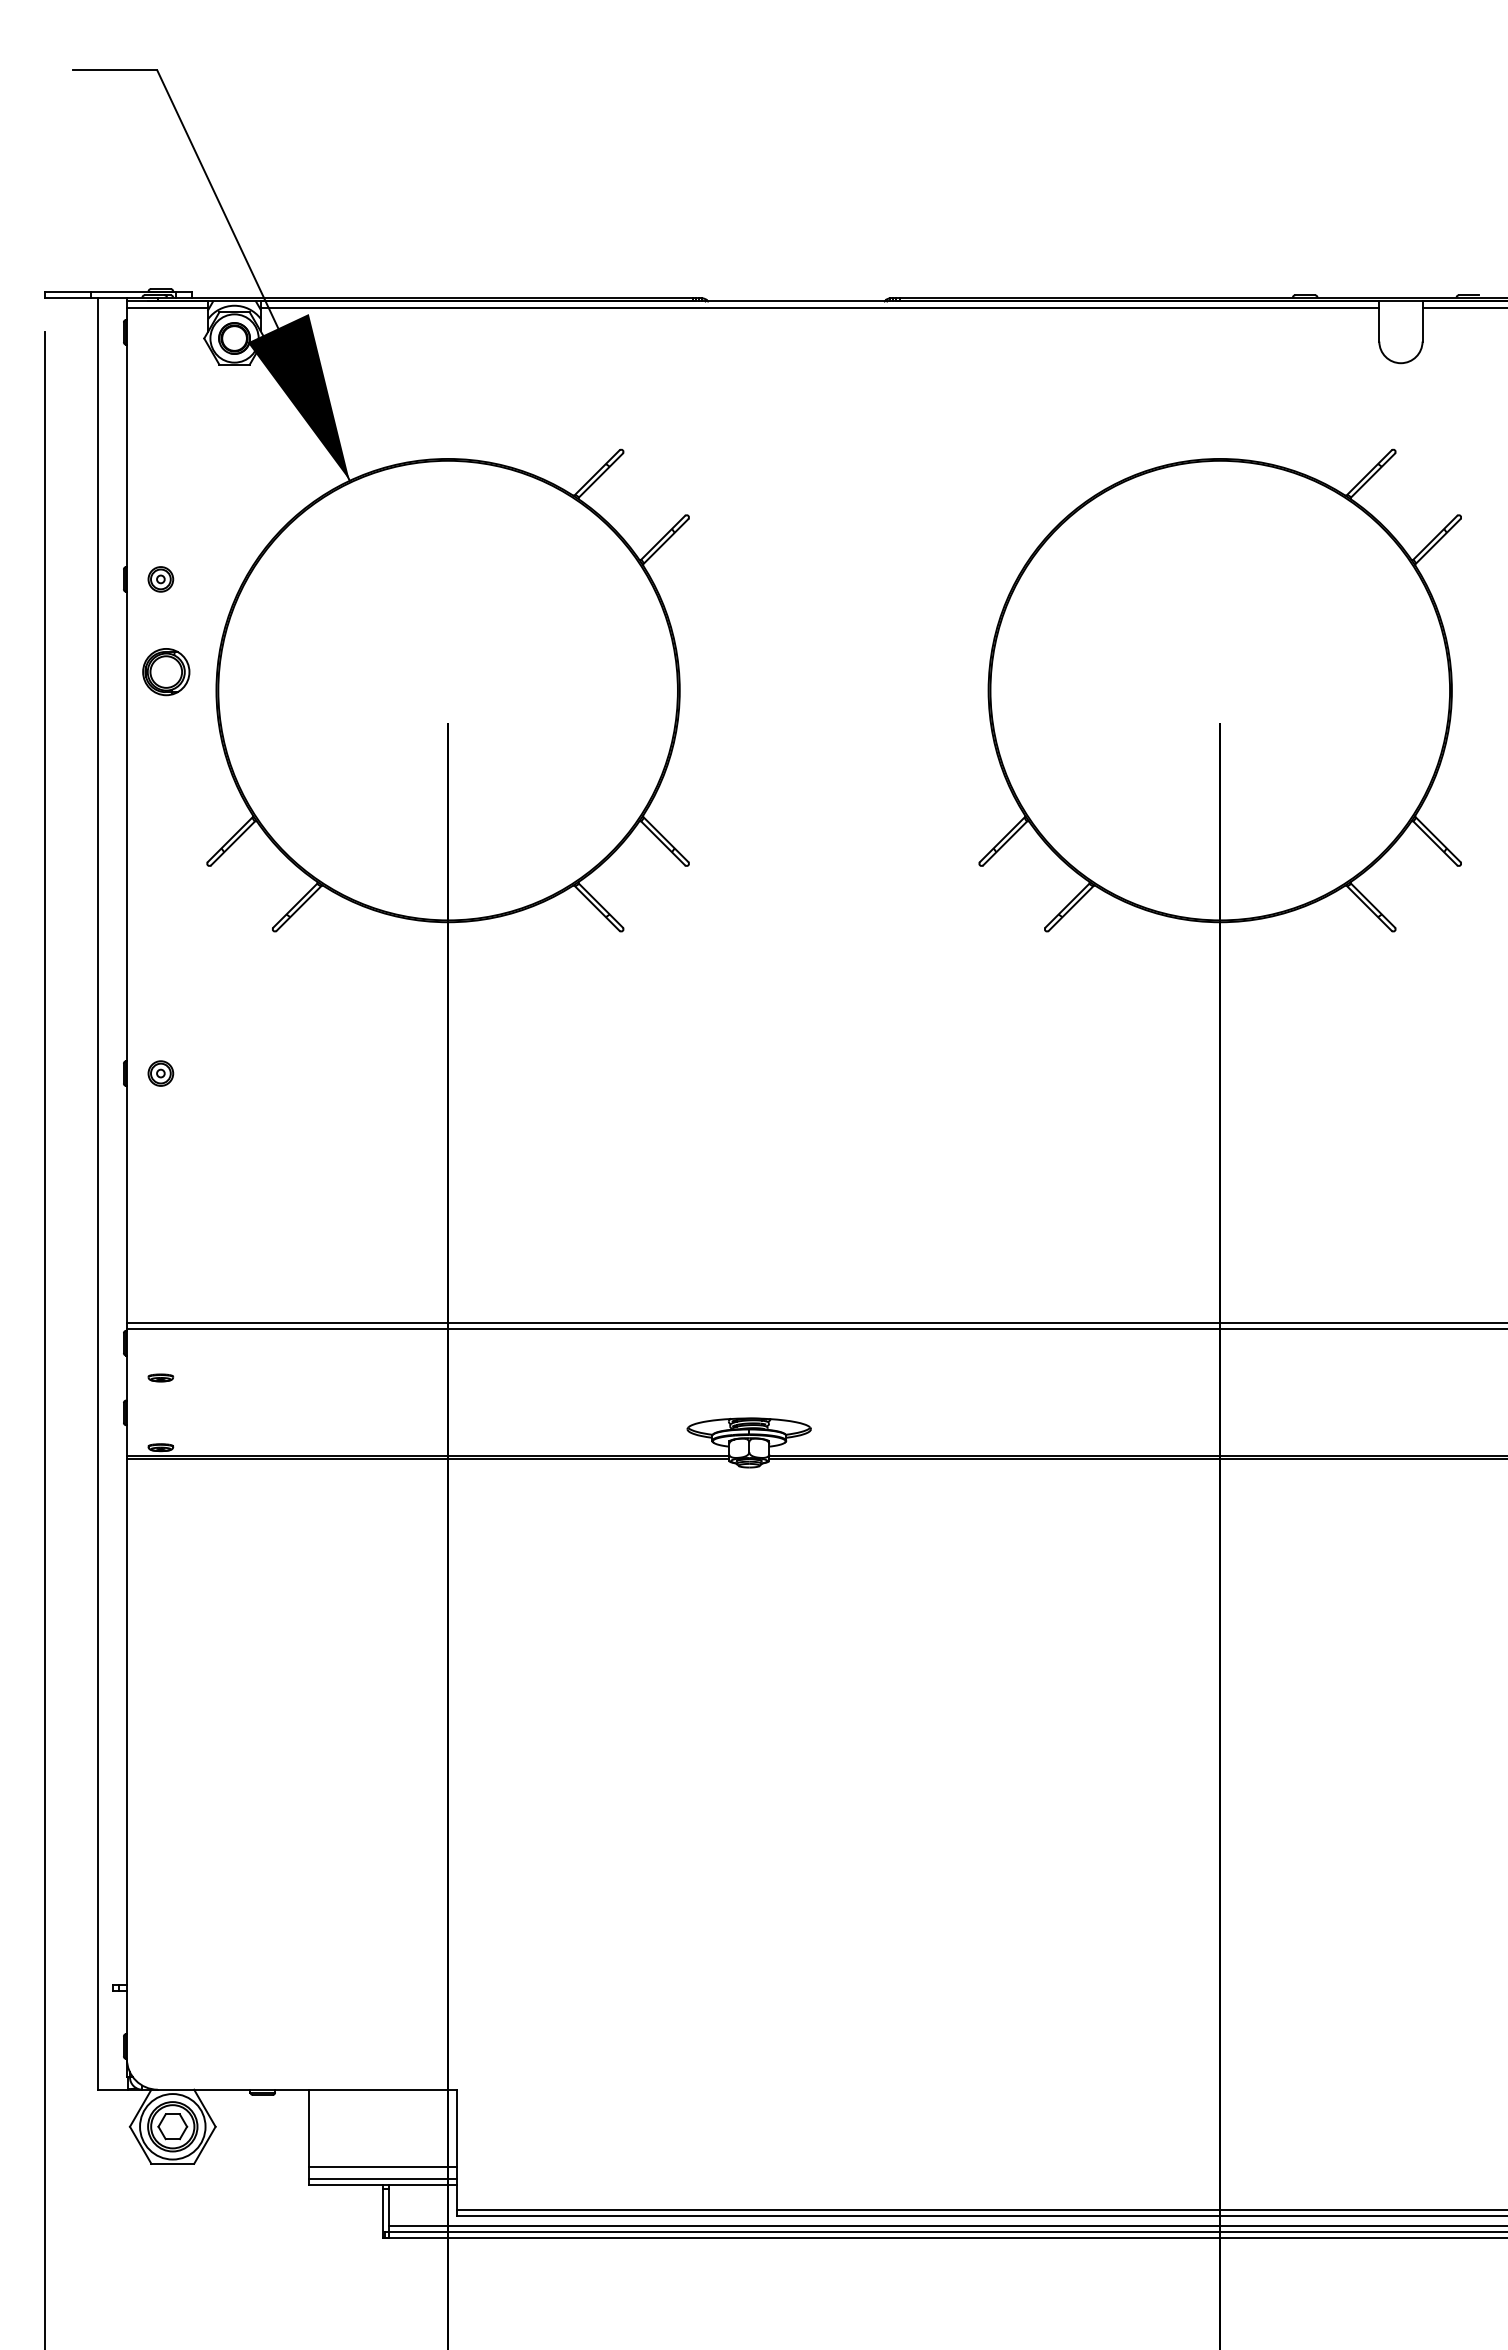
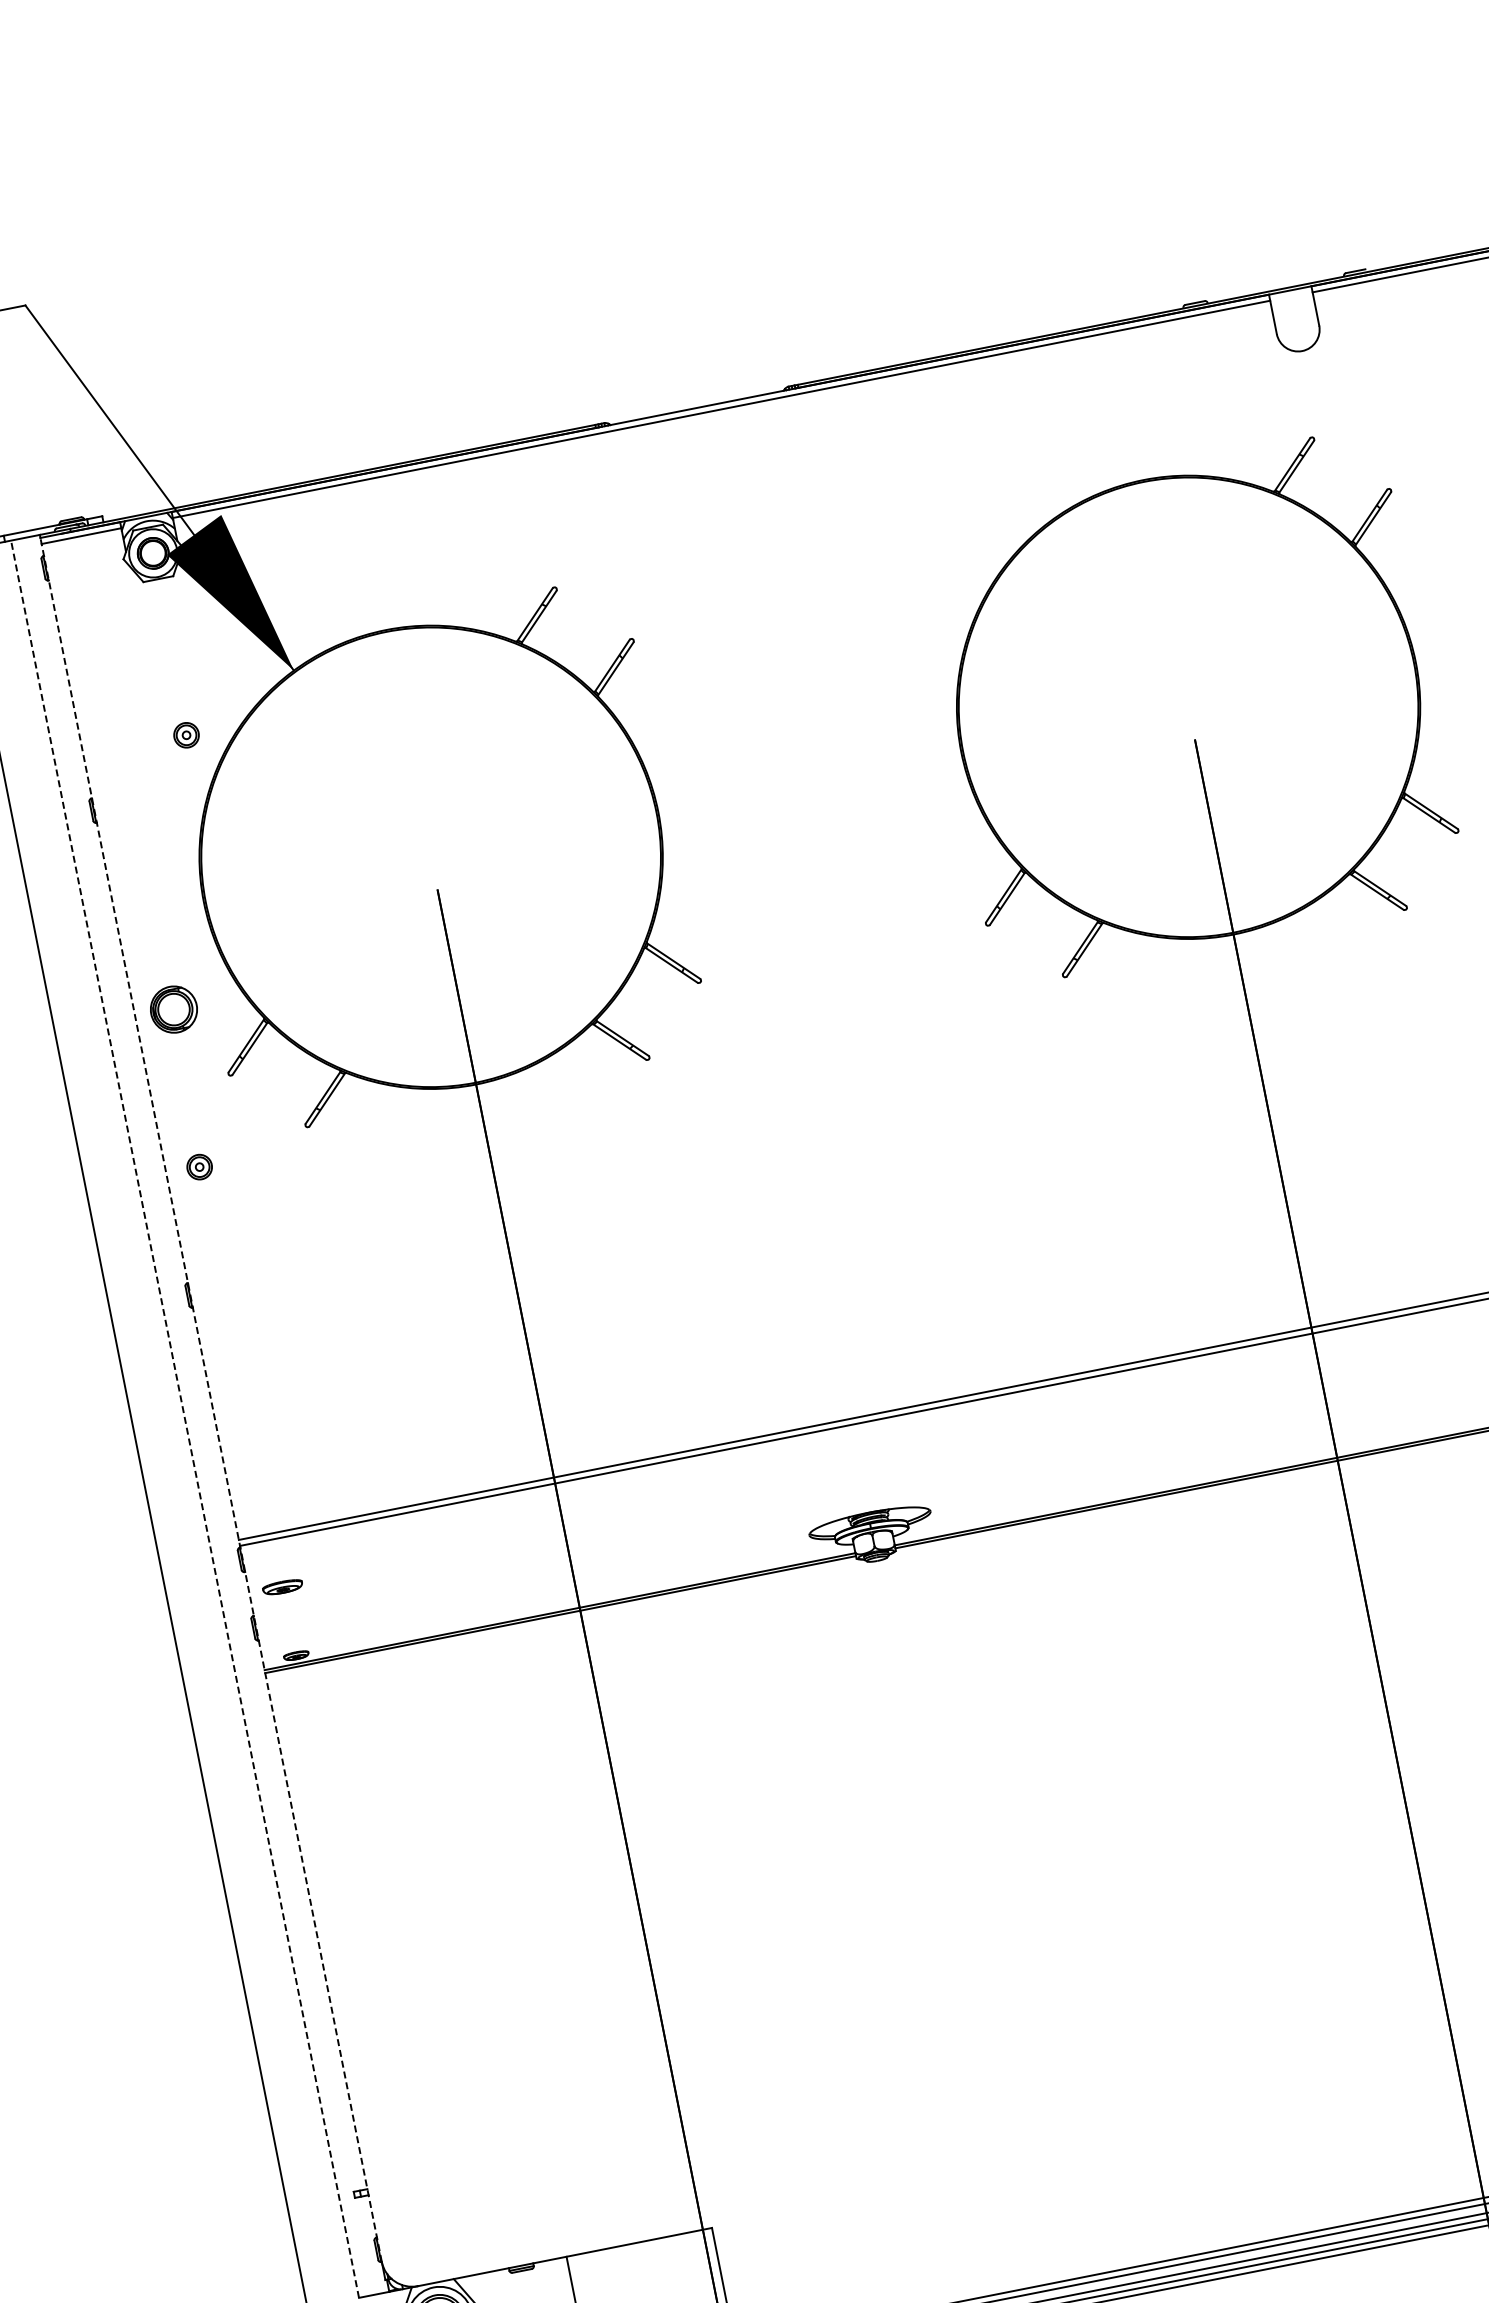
part: (160, 579) -> (186, 735), moved
part: (166, 672) -> (174, 1010), moved
part: (160, 1073) -> (199, 1167), moved
line: (126, 1180) -> (210, 1400), solid -> dashed
line: (97, 1194) -> (185, 1419), solid -> dashed
part: (160, 1377) -> (282, 1586), size x1.6

